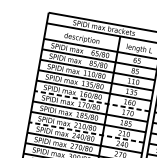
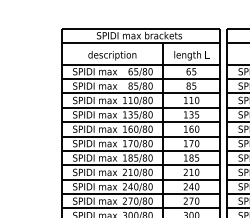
line: (91, 101) -> (140, 136), dashed -> solid
line: (86, 132) -> (140, 179), dashed -> solid

